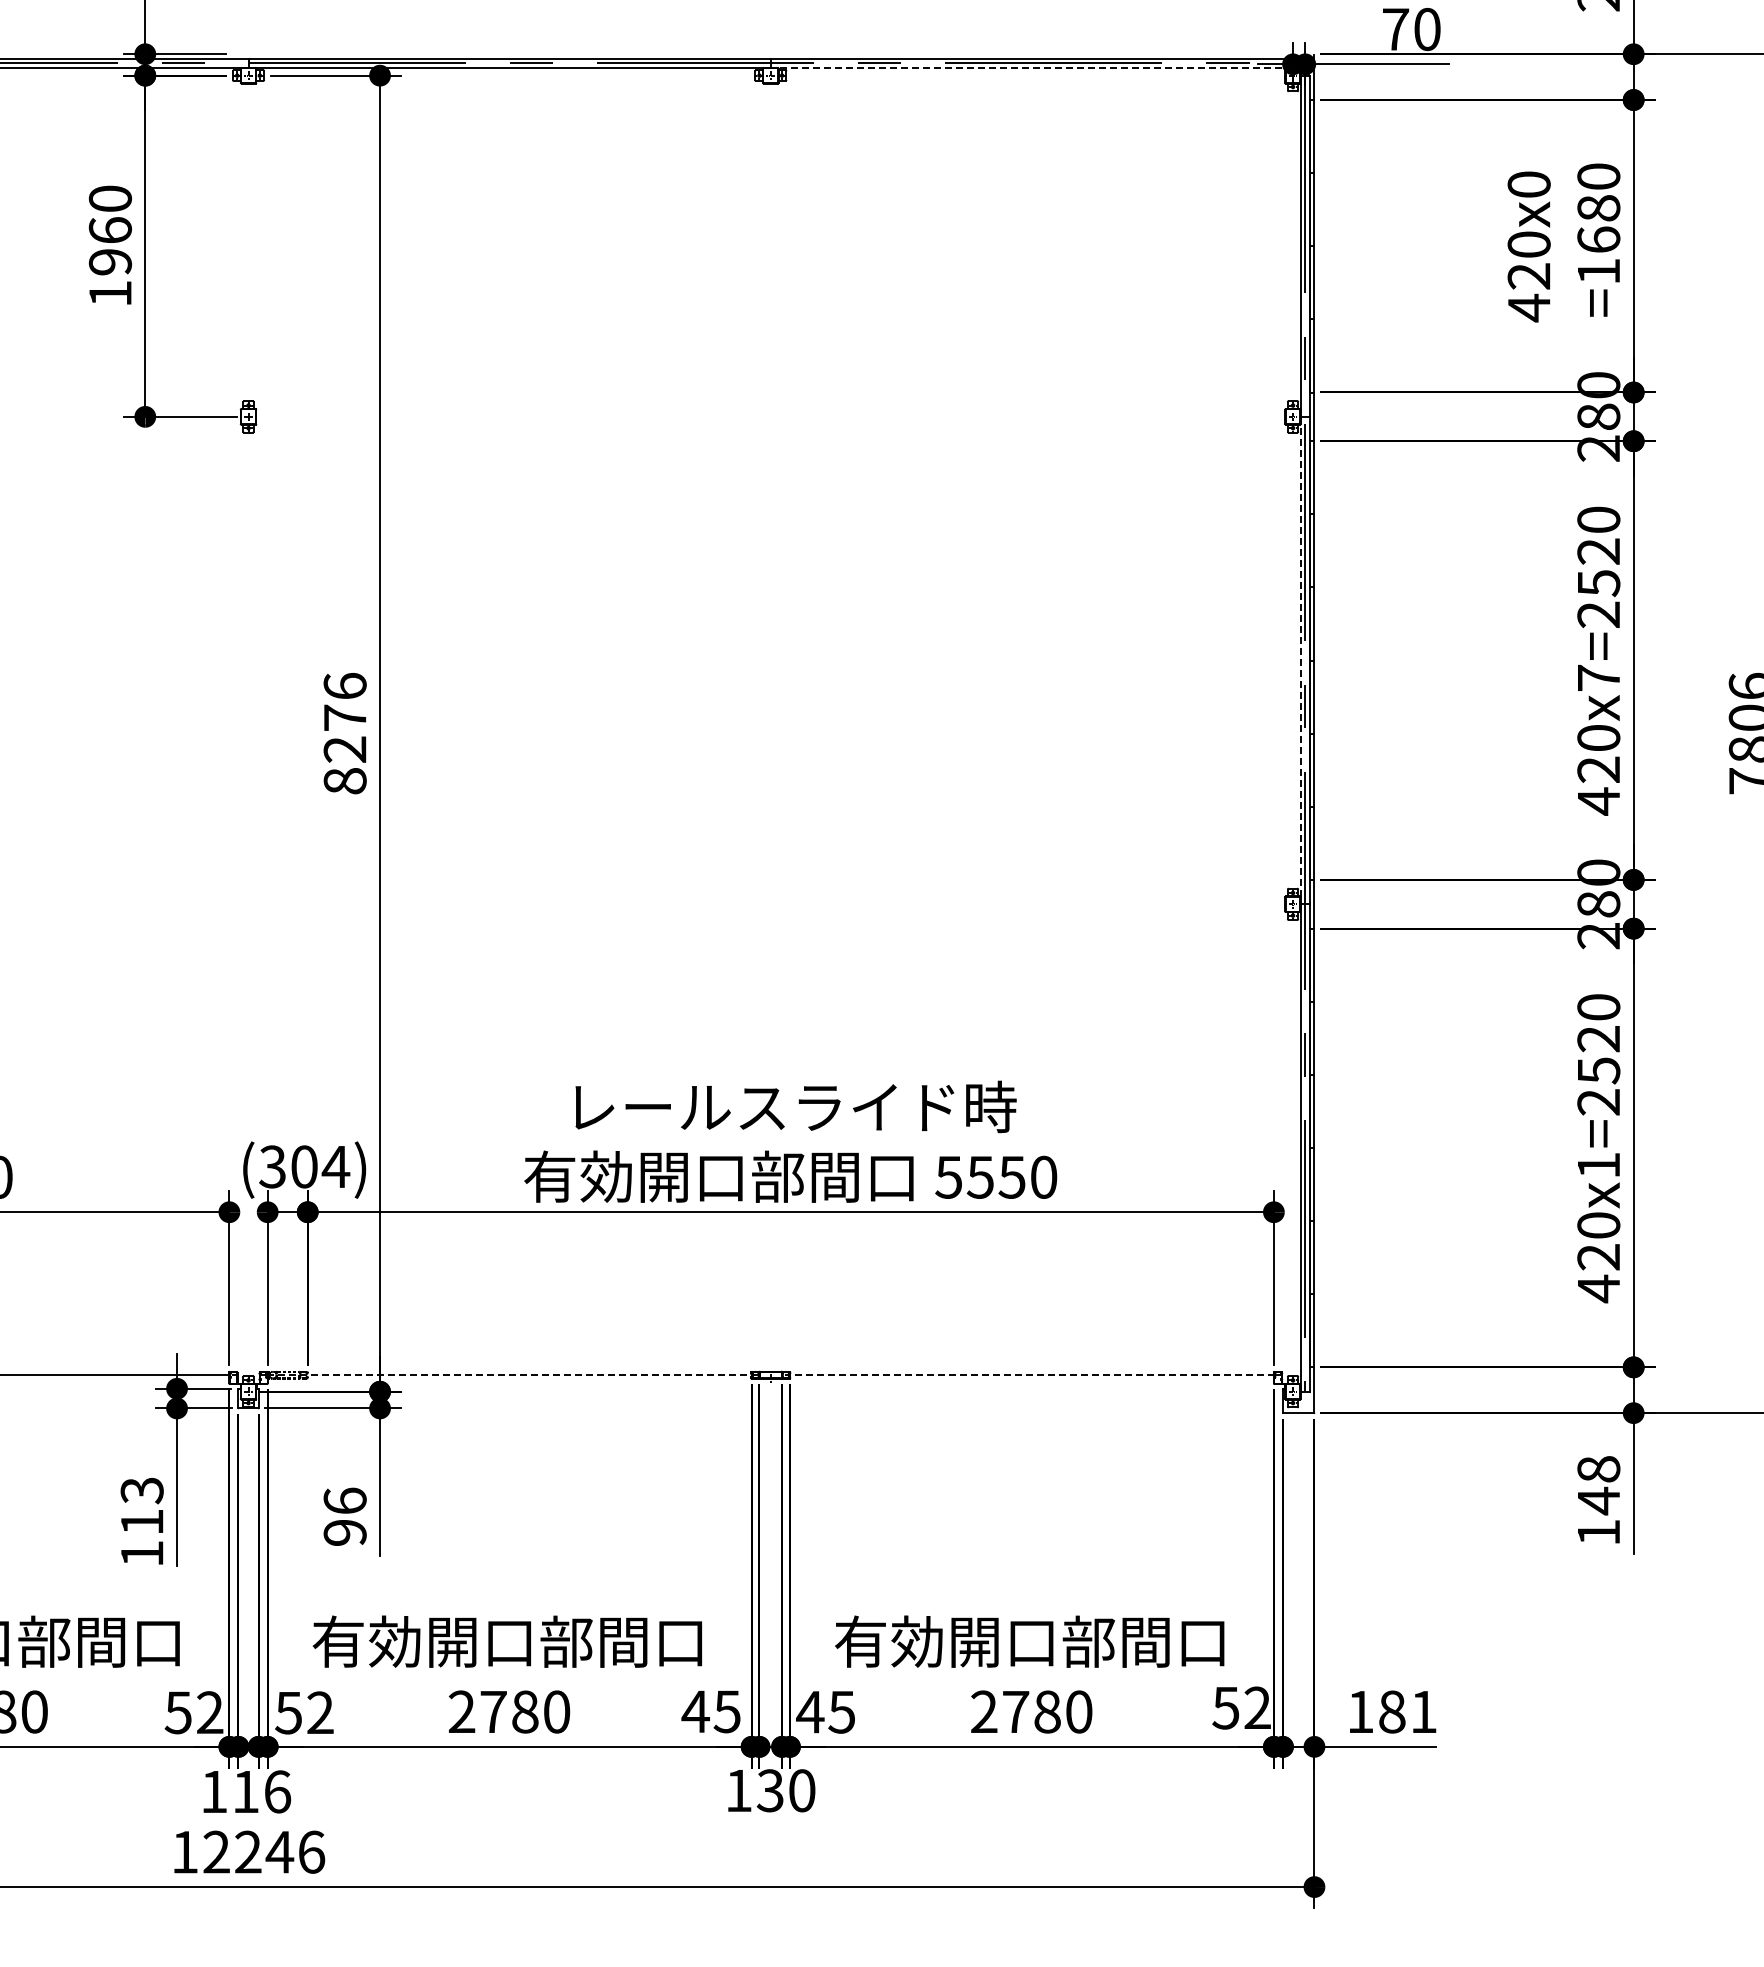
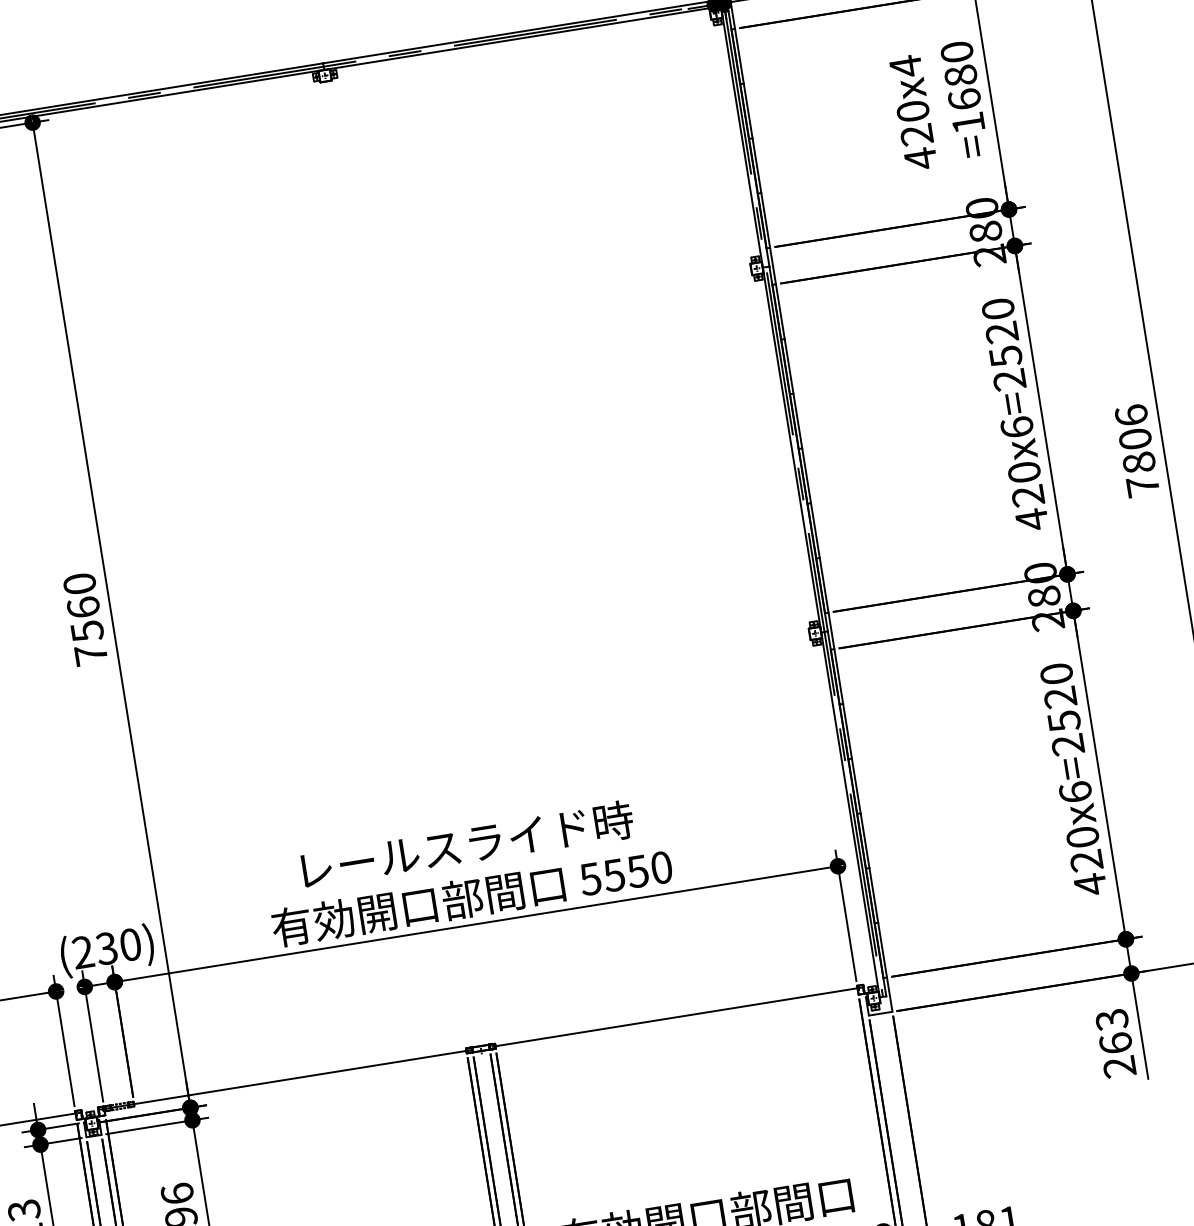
line: (1031, 67) -> (519, 38), dashed -> solid
text: (1528, 184) -> (905, 66), 420x0 -> 420x4
line: (1300, 660) -> (791, 450), dashed -> solid
text: (1598, 677) -> (1016, 427), 420x7=2520 -> 420x6=2520
text: (344, 733) -> (84, 619), 8276 -> 7560
text: (1598, 1164) -> (1075, 791), 420x1=2520 -> 420x6=2520
text: (304, 1166) -> (106, 948), (304) -> (230)
line: (509, 1375) -> (285, 1080), dashed -> solid
line: (1031, 1375) -> (676, 1017), dashed -> solid
text: (1598, 1500) -> (1115, 1043), 148 -> 263

